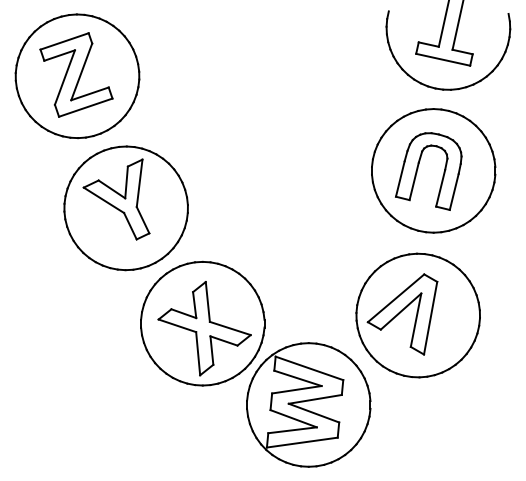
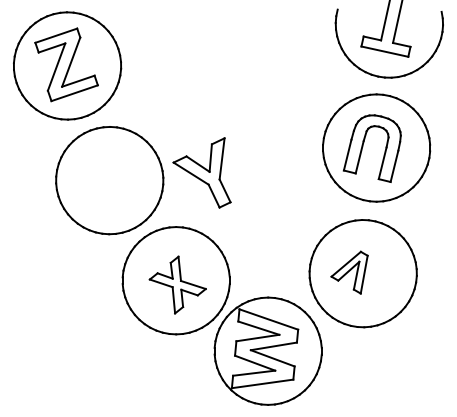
part: (116, 199) -> (202, 172), moved
part: (402, 314) -> (349, 272), size x0.6
part: (204, 328) -> (177, 284), size x0.7

